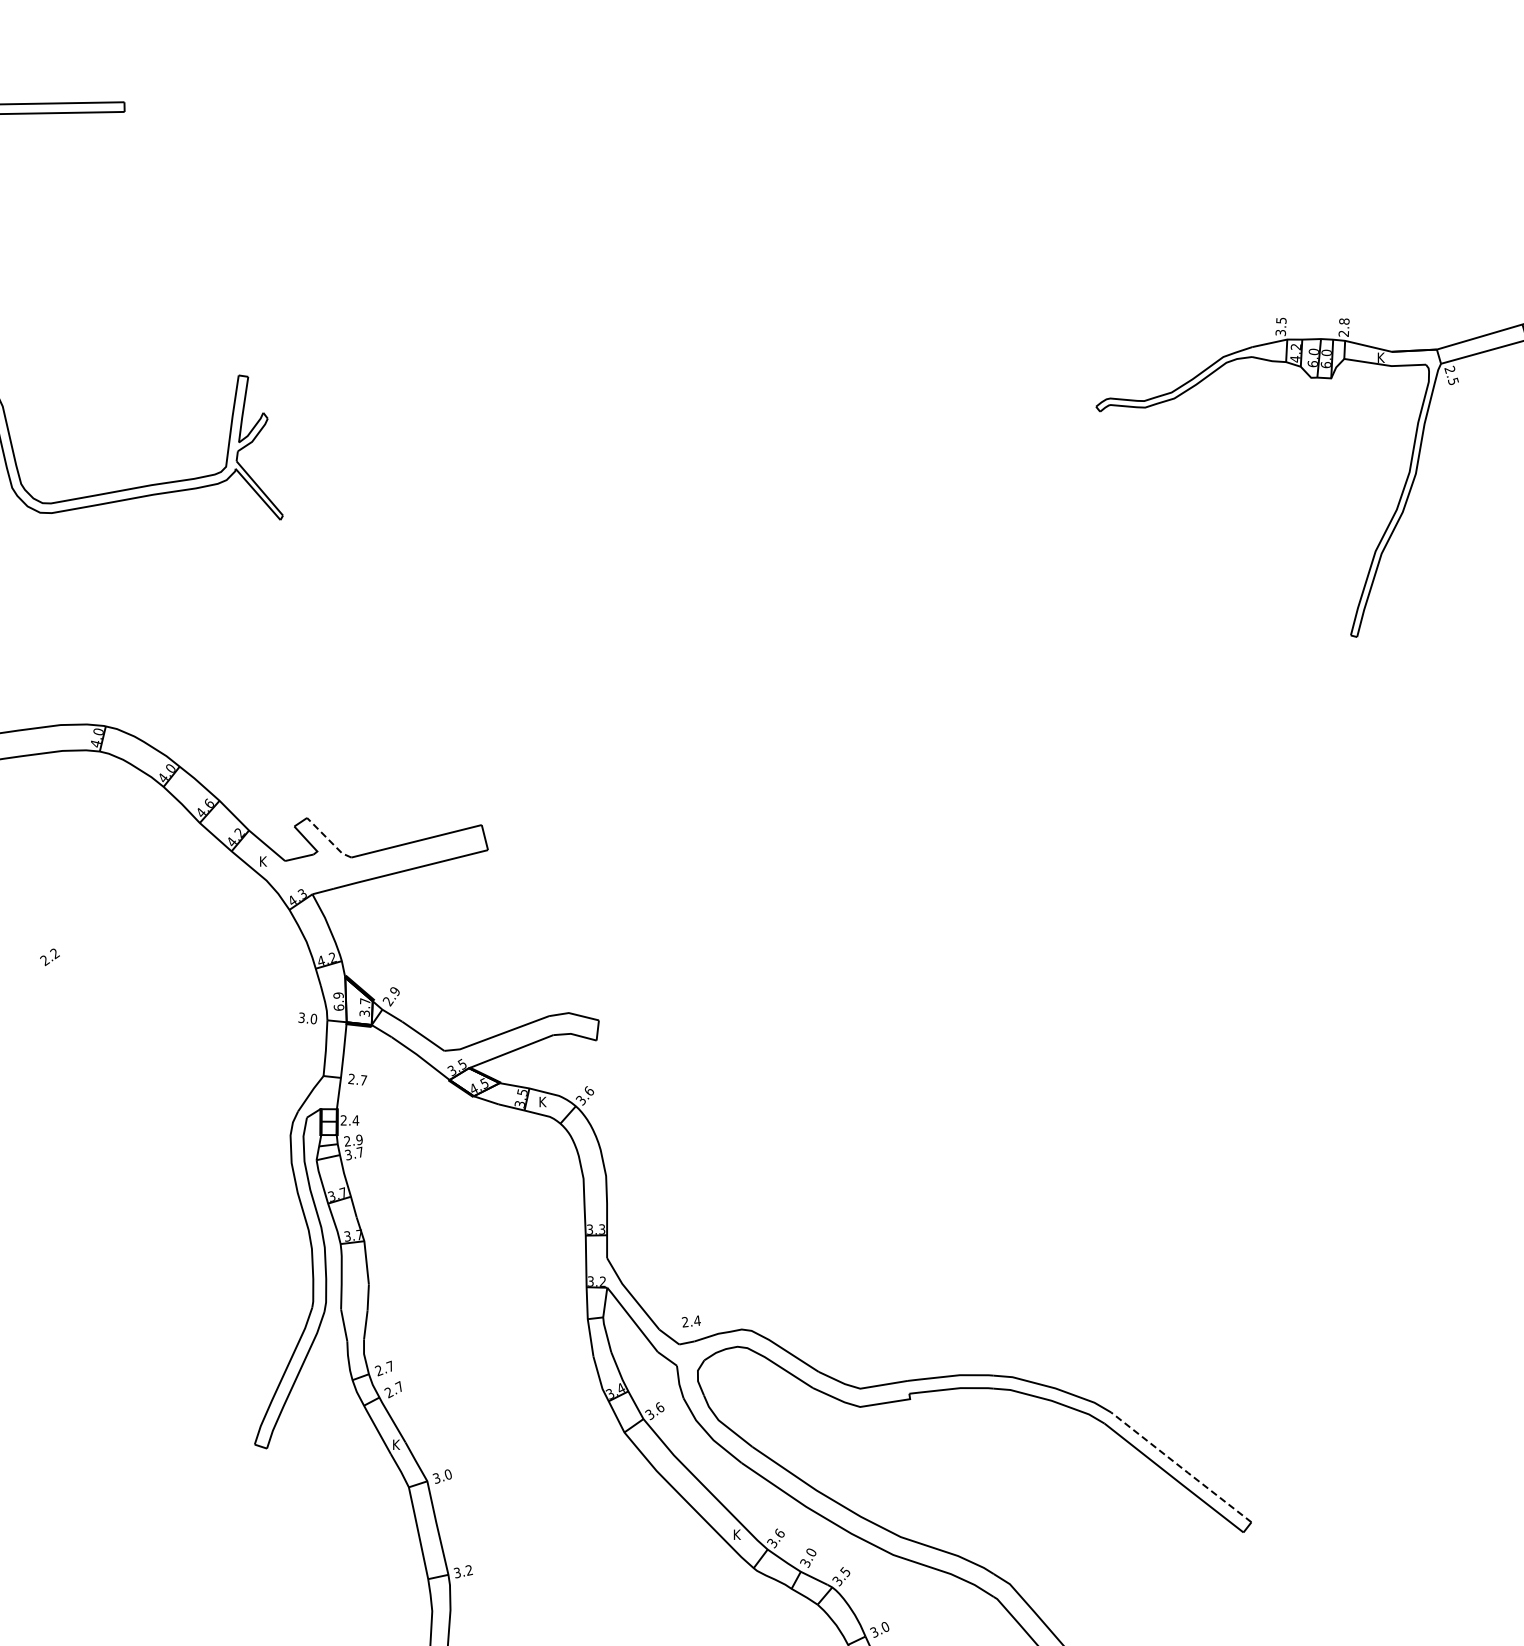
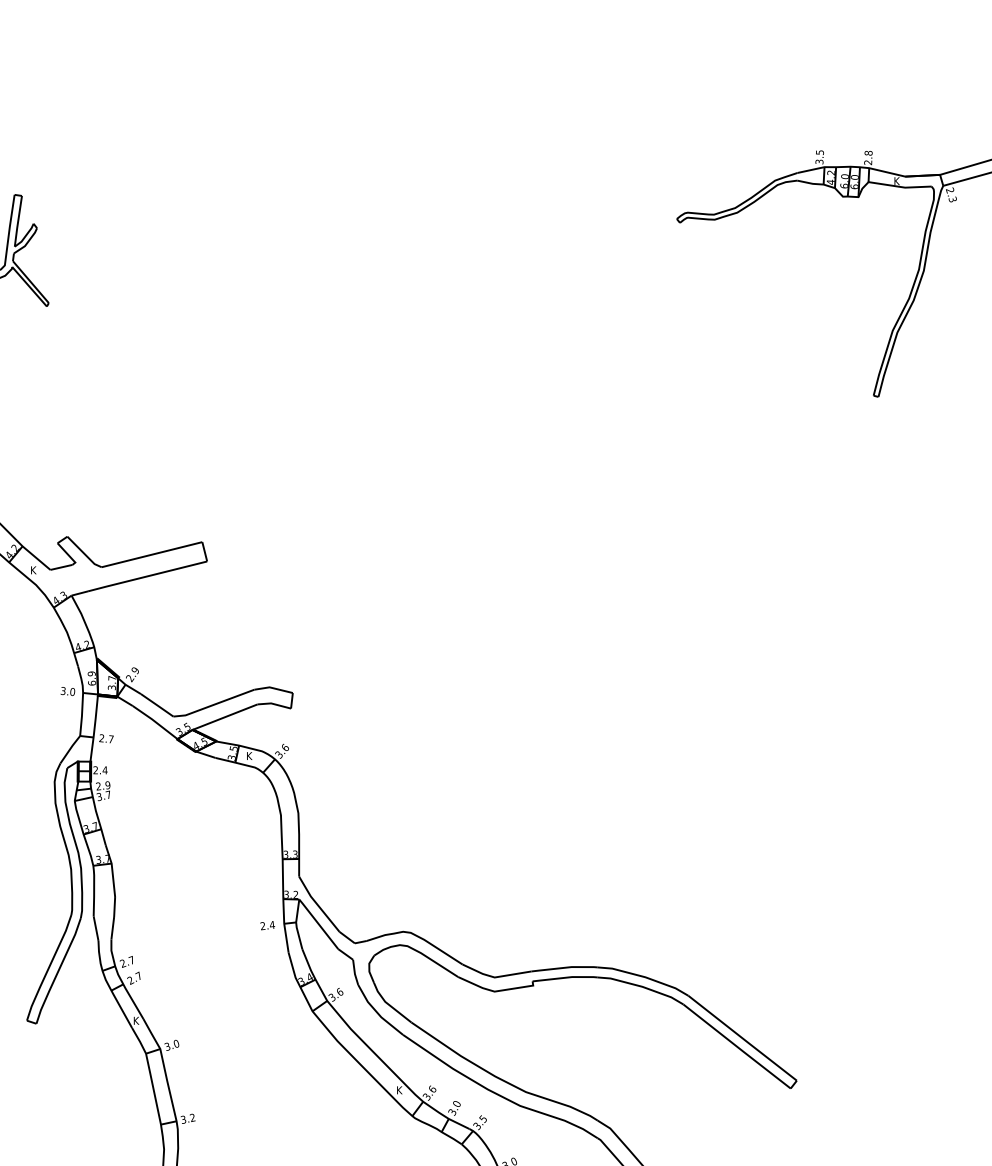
text: (1453, 381) -> (952, 199), 2.5 -> 2.3
line: (328, 839) -> (83, 553), dashed -> solid
text: (690, 1321) -> (267, 925), moved
line: (1181, 1467) -> (742, 1038), dashed -> solid

